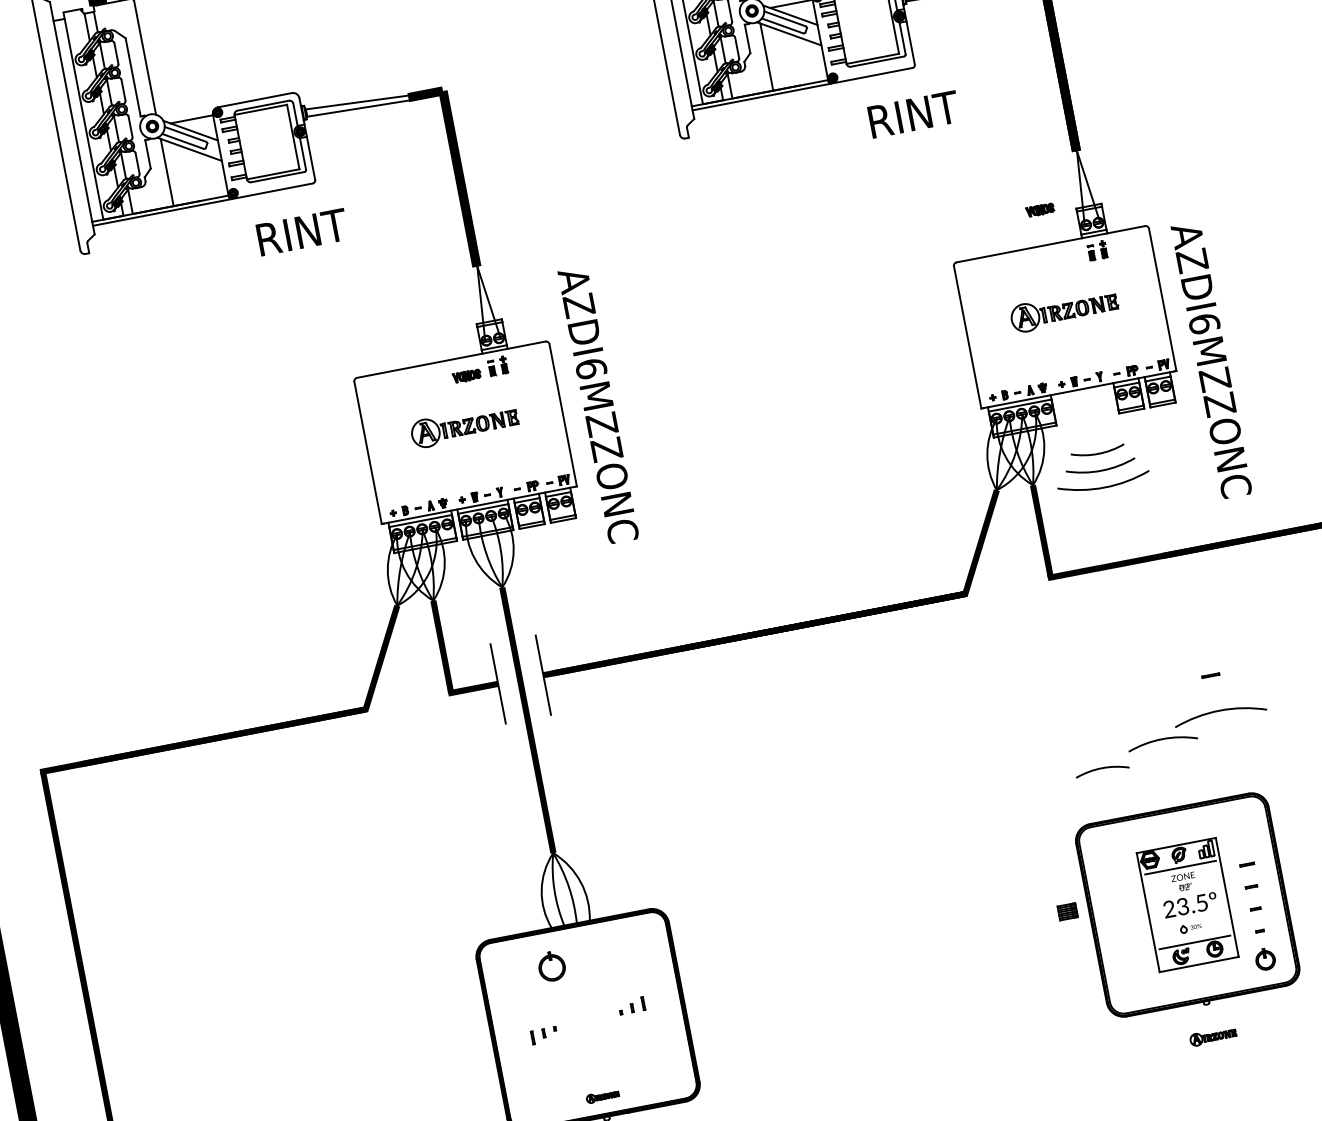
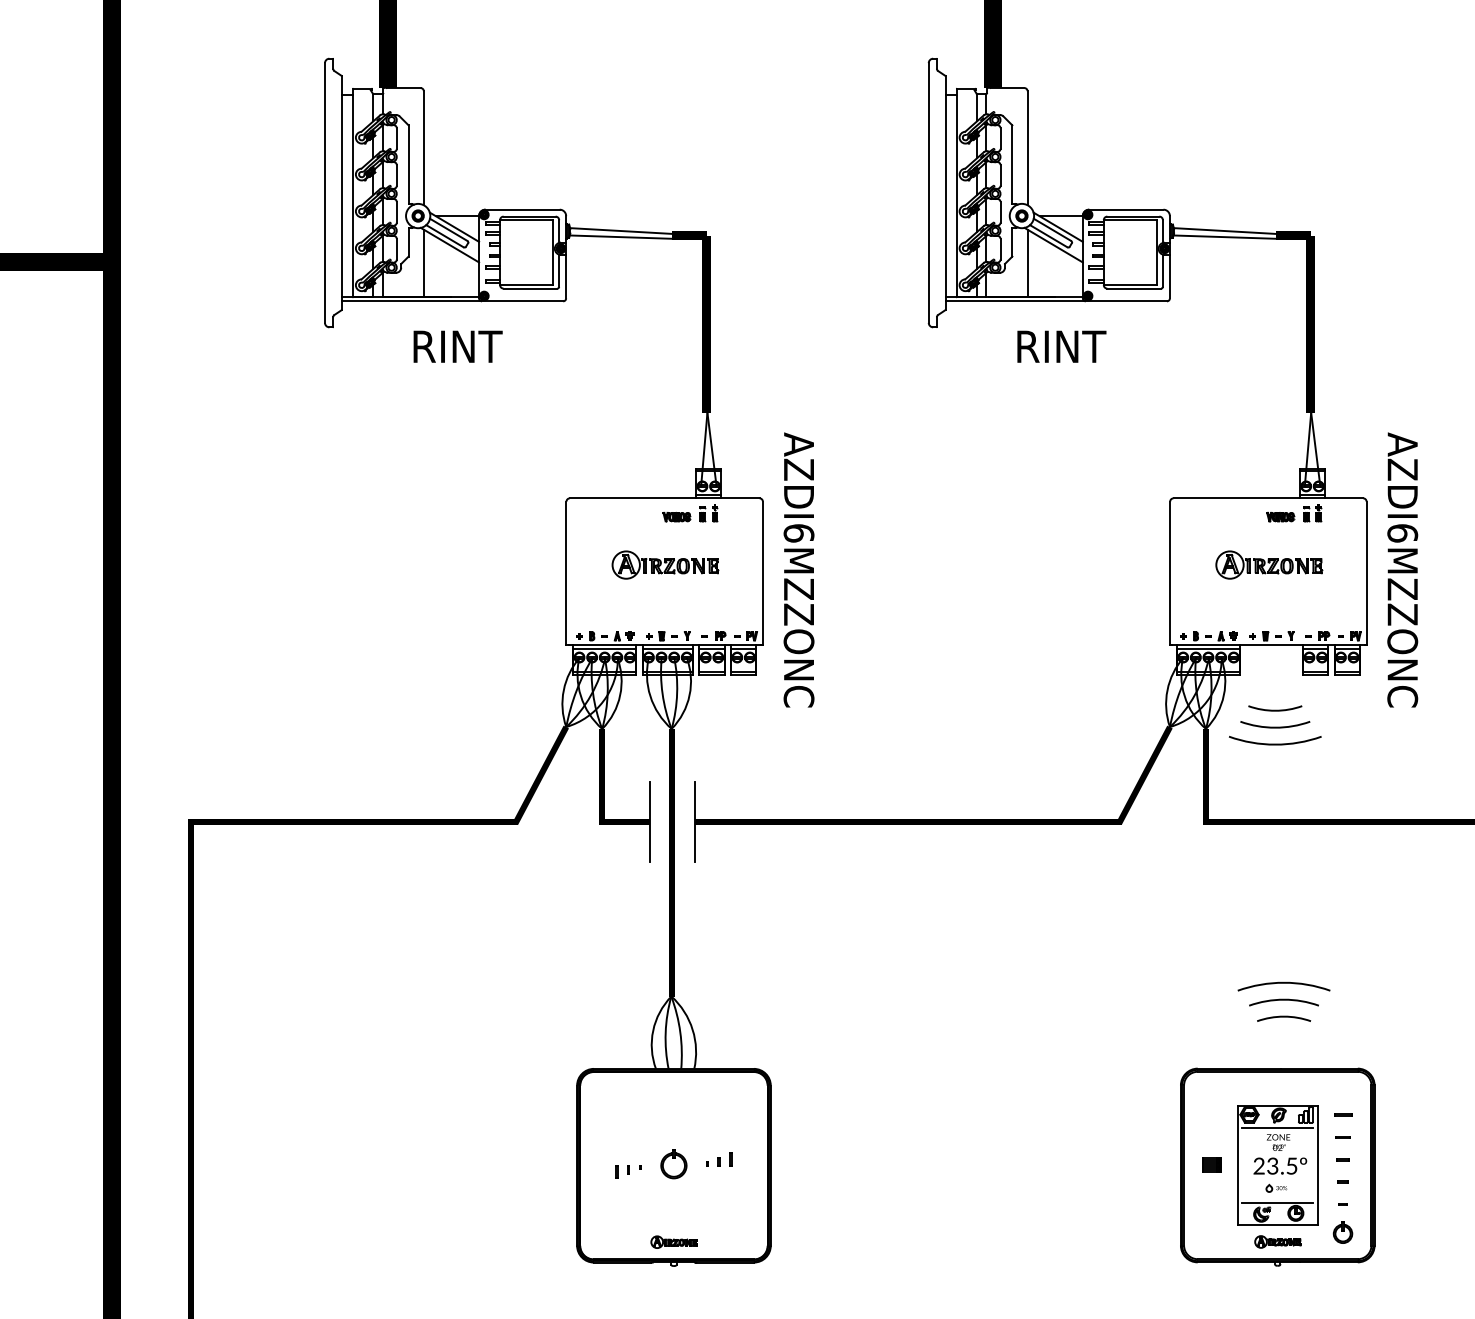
text: (913, 114) -> (1061, 346), moved
part: (1040, 210) -> (1280, 517), moved
text: (301, 232) -> (457, 346), moved
text: (1211, 359) -> (1402, 569), moved
line: (1211, 674) -> (1343, 1114), moved
arc: (1219, 711) -> (1283, 983), moved
arc: (1102, 769) -> (1284, 1017), moved
part: (1067, 911) -> (1211, 1164), moved
part: (551, 966) -> (673, 1164), moved
part: (1212, 1036) -> (1277, 1241), moved
part: (602, 1096) -> (673, 1241), size x1.43

